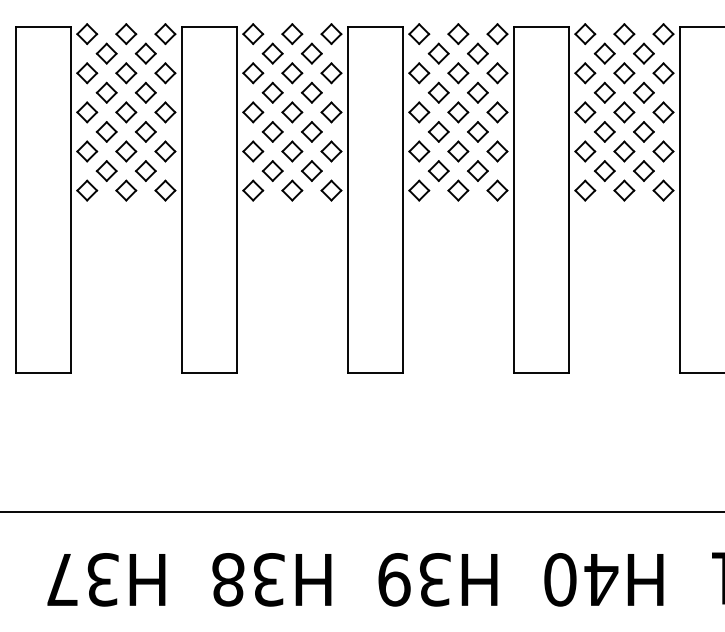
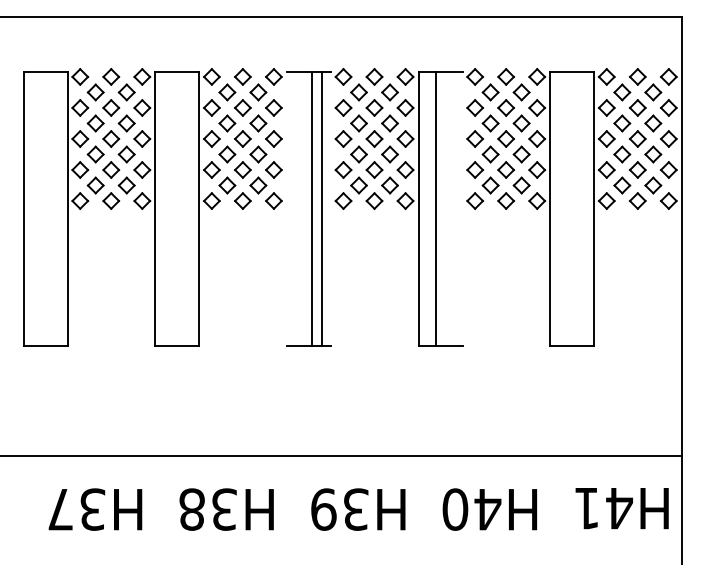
line: (348, 200) -> (322, 208), moved
line: (402, 200) -> (311, 208), moved
line: (569, 200) -> (435, 208), moved

